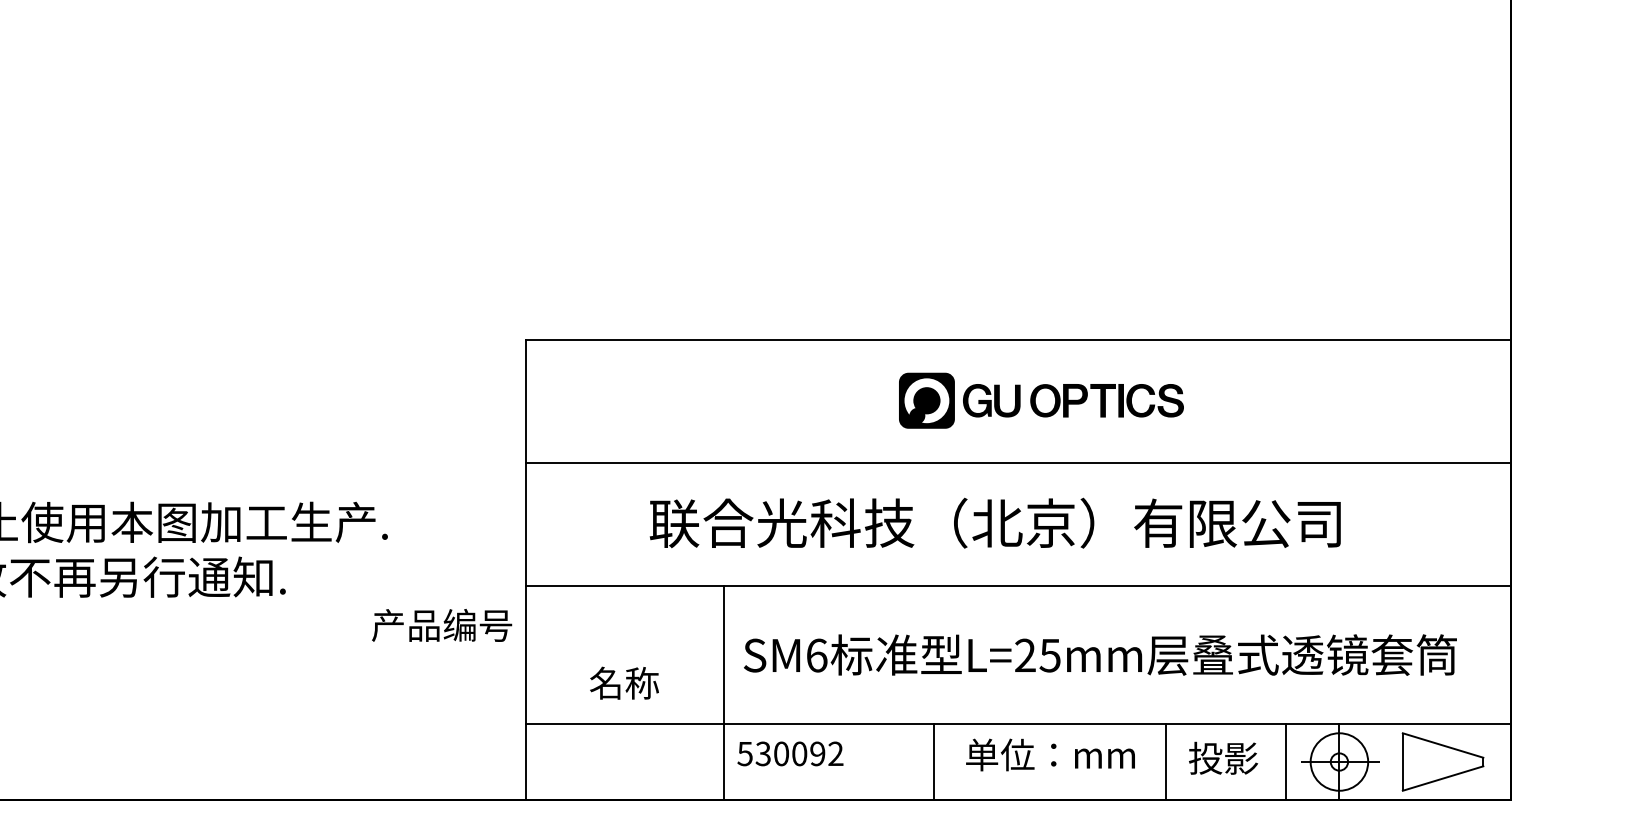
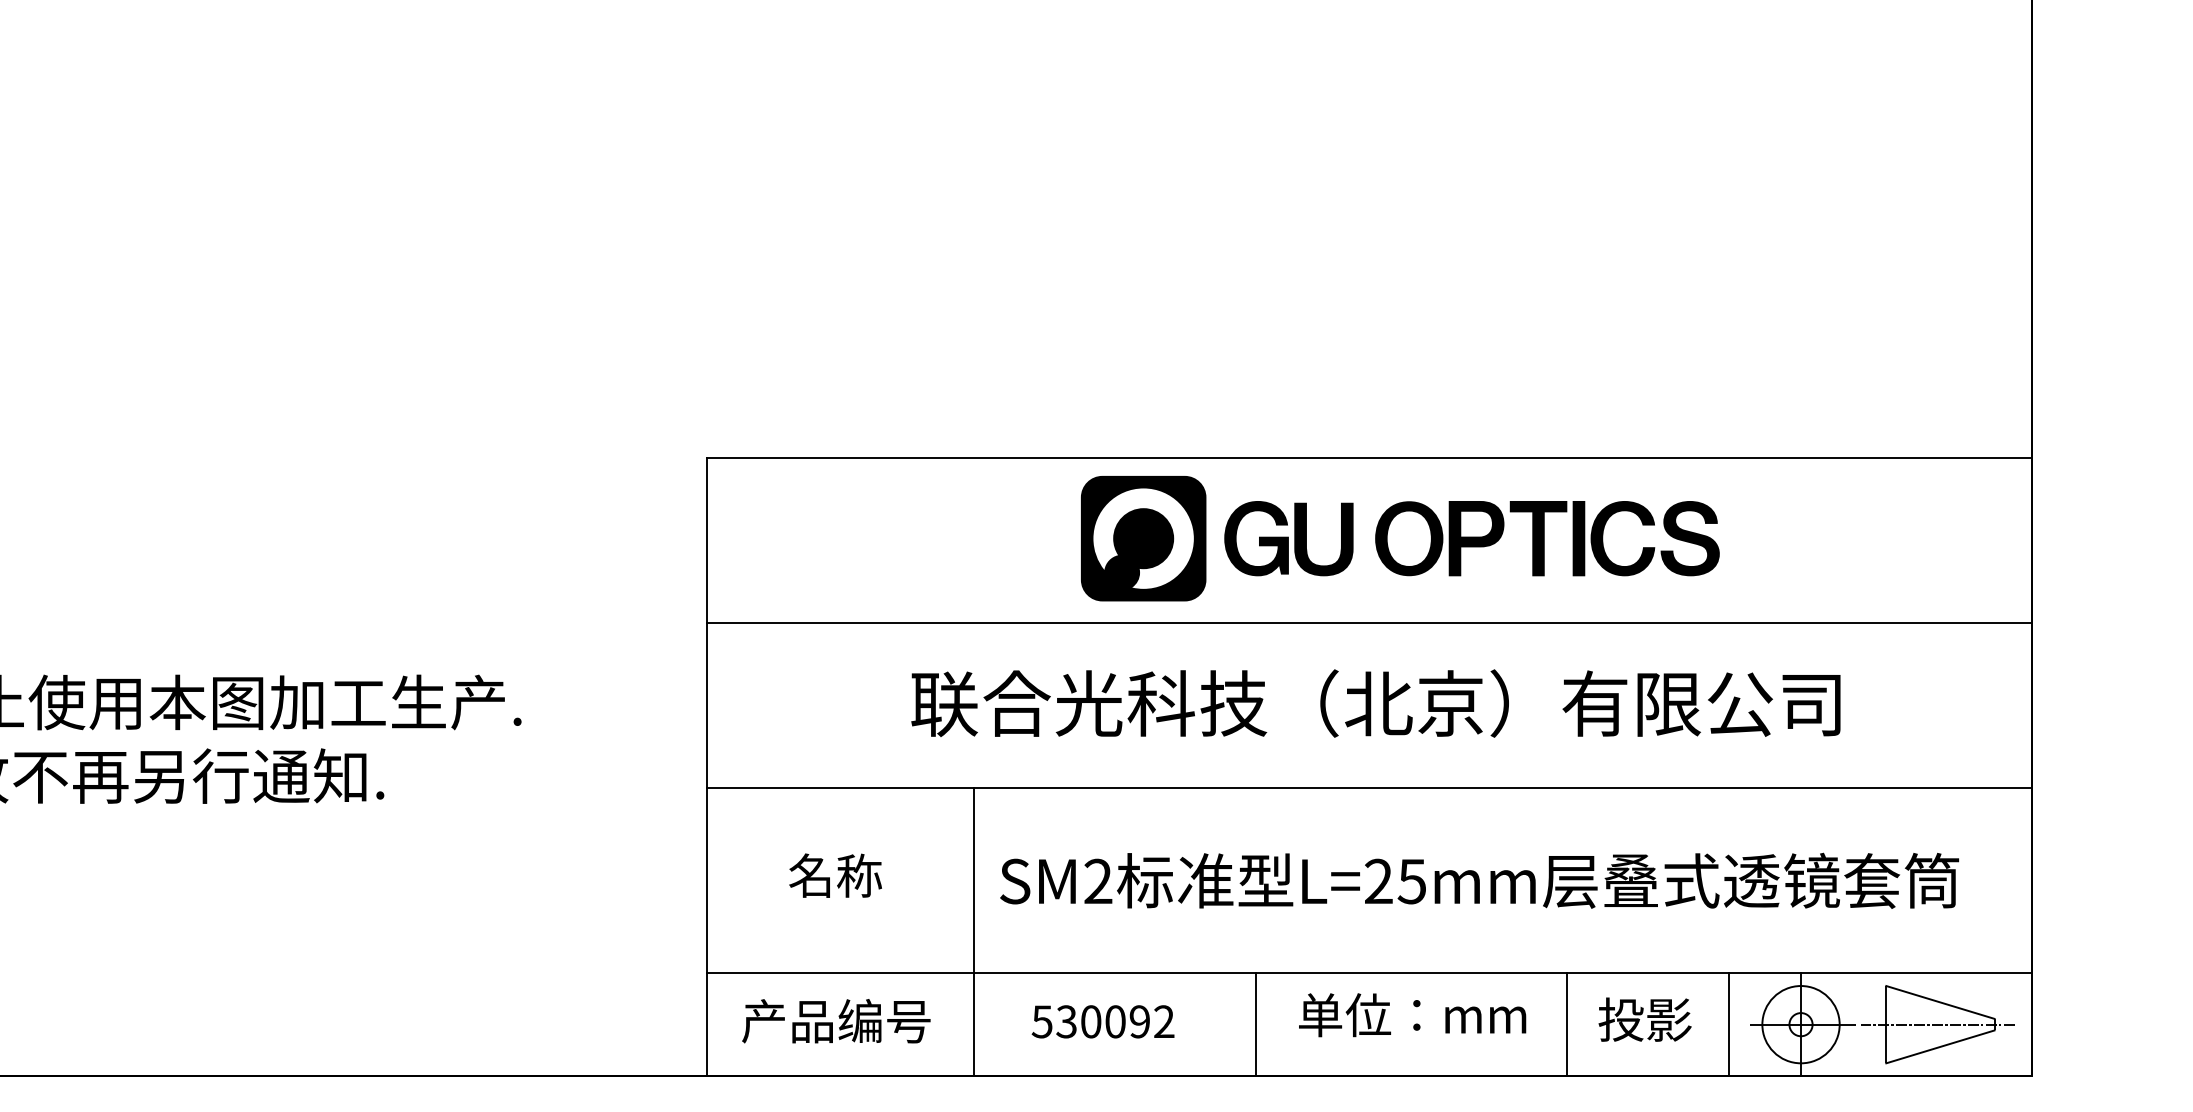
part: (1041, 400) -> (1400, 538), size x1.67
text: (994, 522) -> (1374, 702), moved
text: (442, 625) -> (836, 1021), moved
text: (816, 655) -> (1097, 881), SM6 -> SM2
text: (624, 682) -> (835, 874), moved
text: (790, 753) -> (1103, 1021), moved
line: (1440, 762) -> (1936, 1025), added

